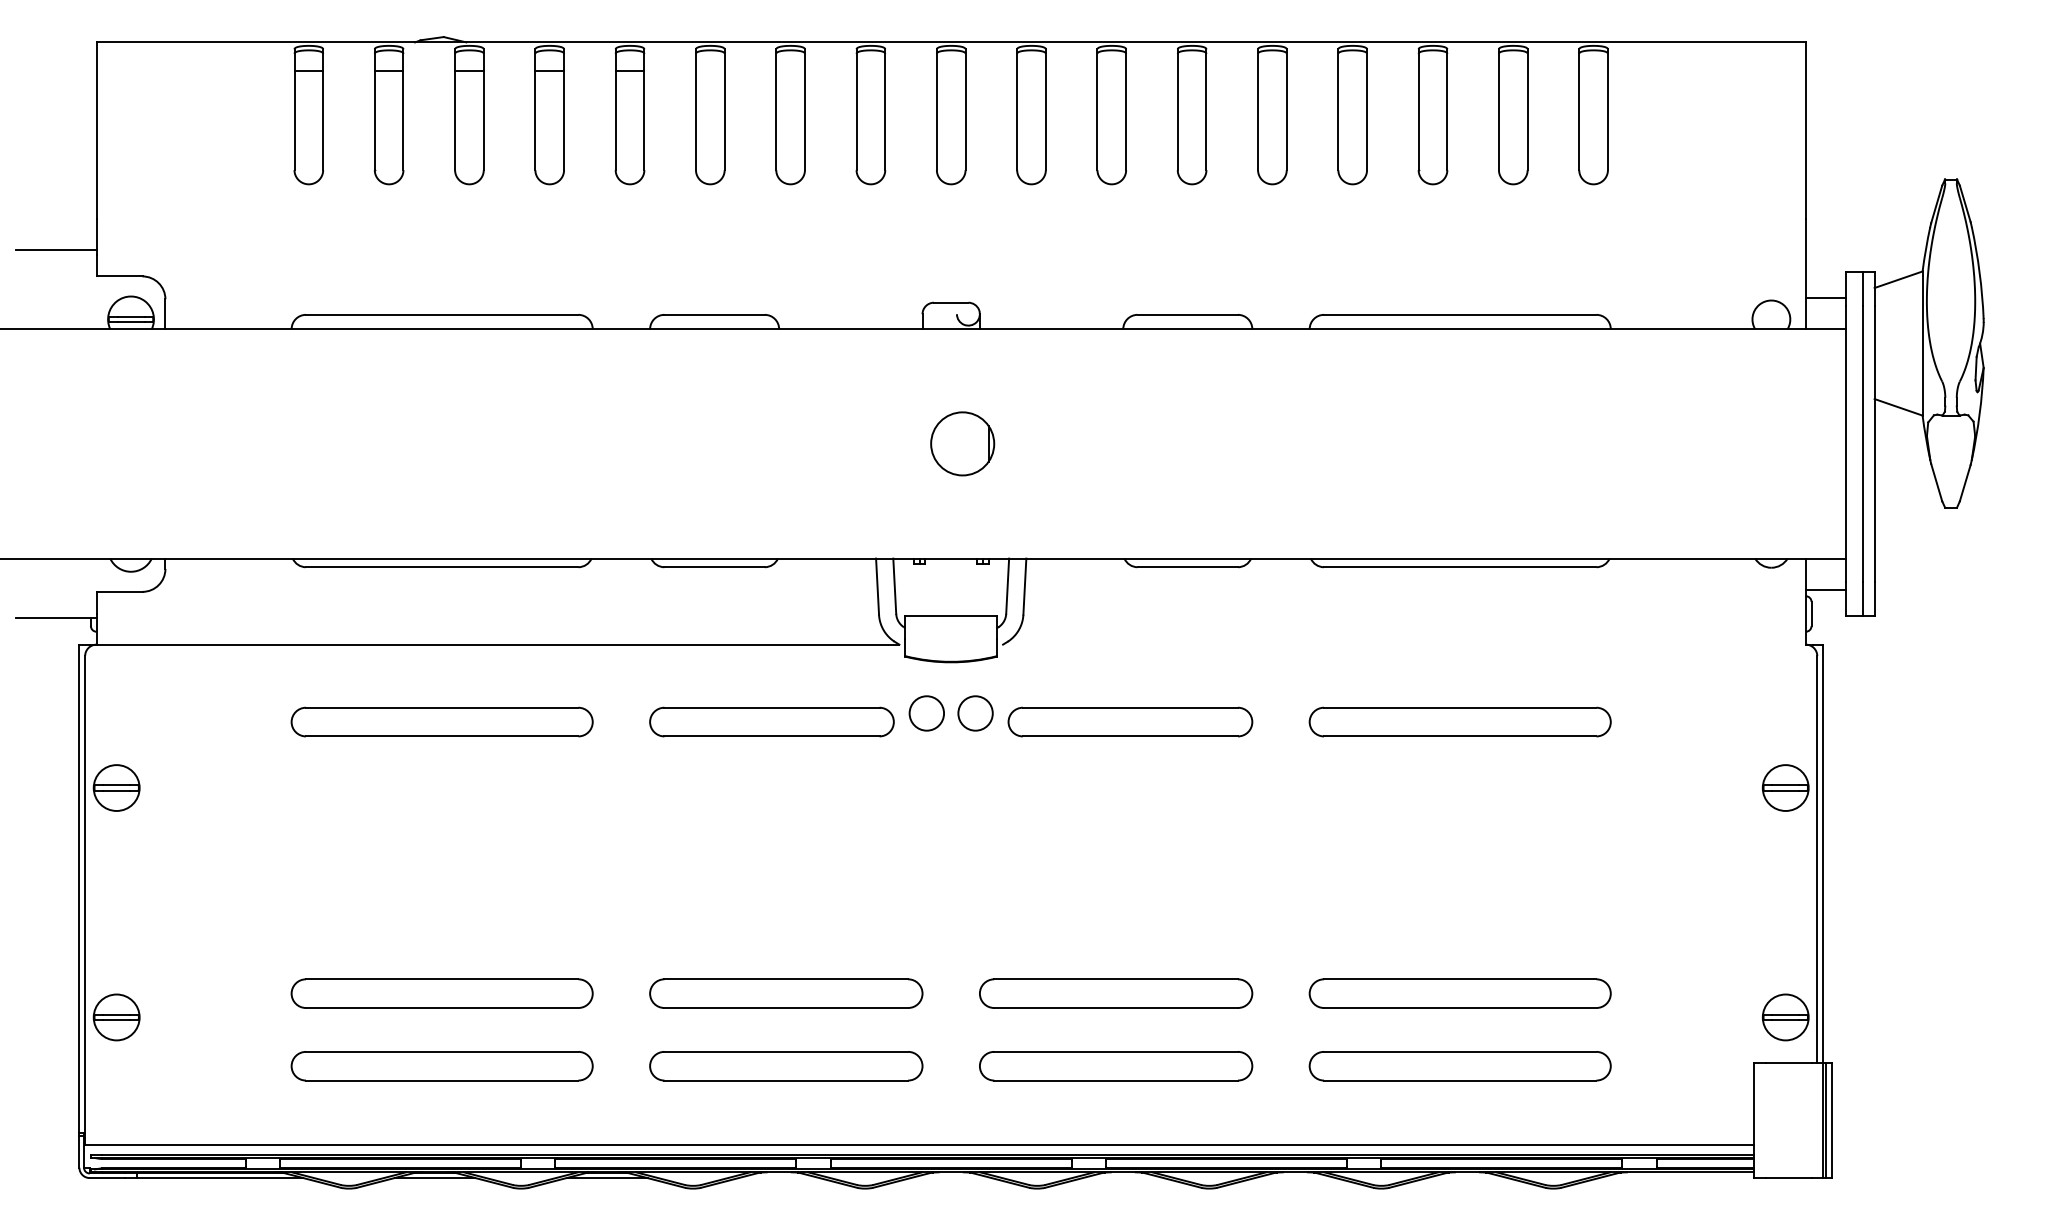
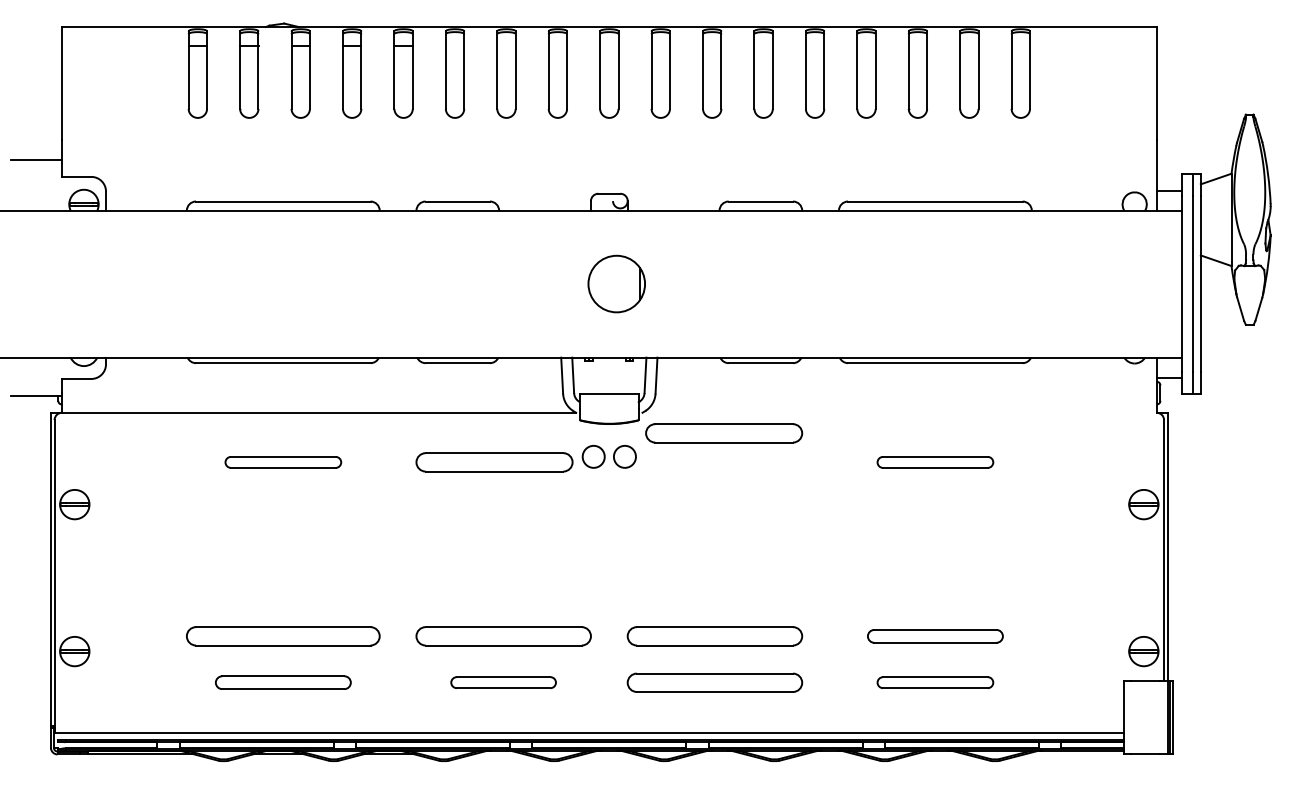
part: (962, 444) -> (616, 284), size x1.4
part: (442, 722) -> (283, 462), size x0.6
part: (1131, 722) -> (724, 433), moved
part: (1460, 722) -> (935, 462), size x0.6
part: (1460, 993) -> (935, 636), size x0.7
part: (442, 1065) -> (283, 682), size x0.7
part: (785, 1065) -> (503, 682), size x0.6
part: (1460, 1065) -> (935, 682), size x0.6

